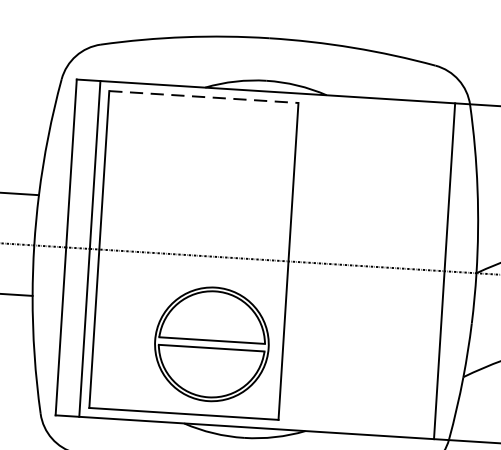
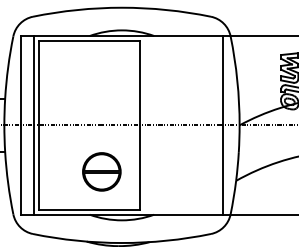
line: (204, 97) -> (89, 41), dashed -> solid
part: (211, 343) -> (101, 171), size x0.62

